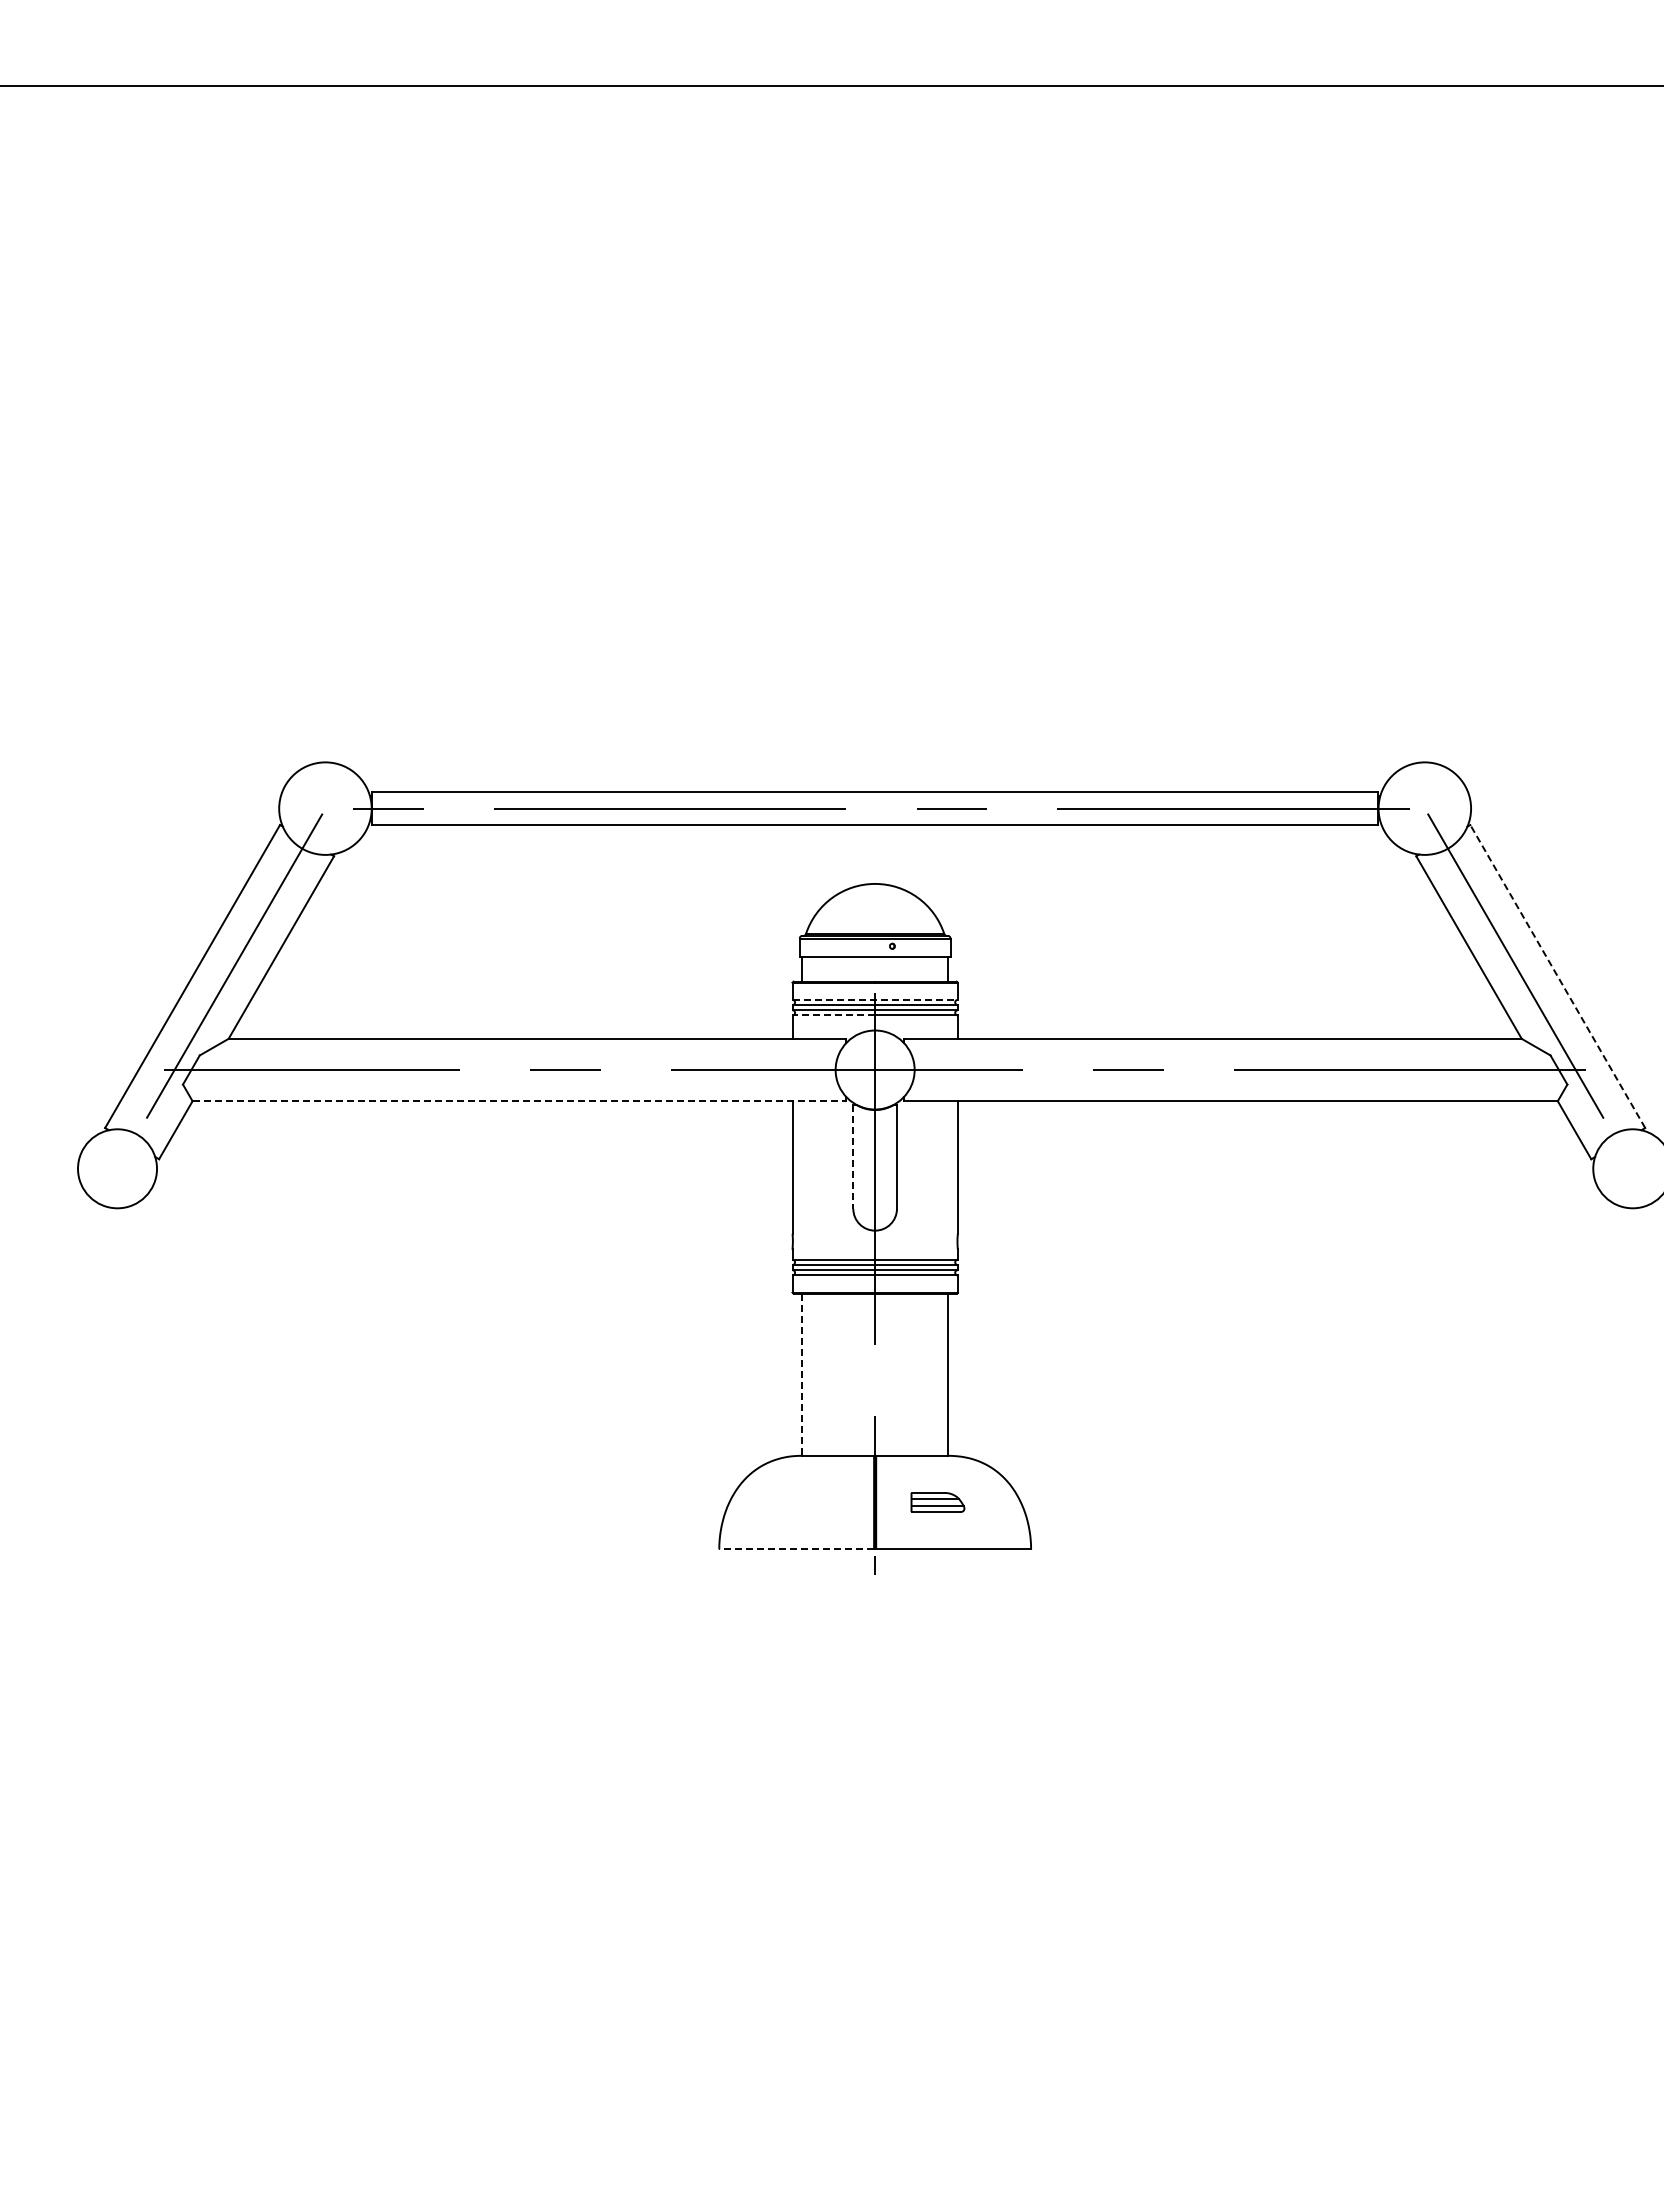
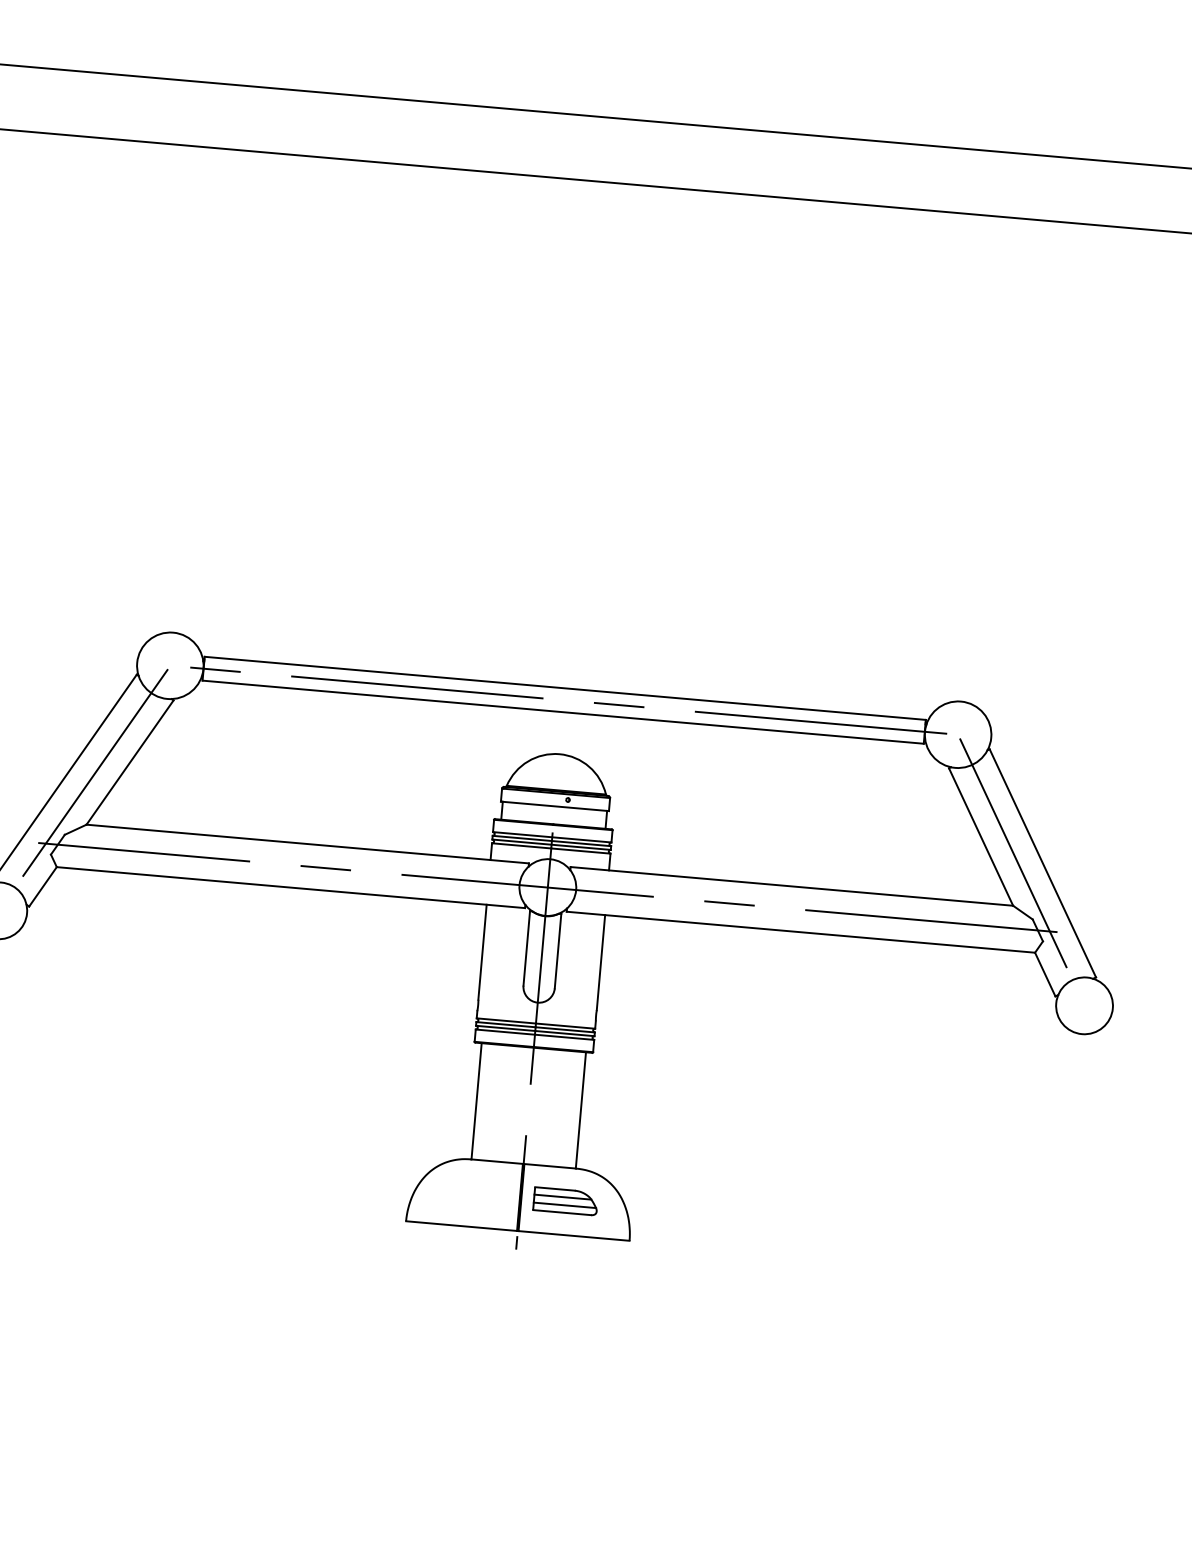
line: (1557, 976) -> (1042, 863), dashed -> solid
line: (875, 999) -> (552, 837), dashed -> solid
line: (833, 1015) -> (521, 845), dashed -> solid
line: (519, 1101) -> (291, 887), dashed -> solid
line: (853, 1156) -> (526, 948), dashed -> solid
line: (802, 1375) -> (476, 1101), dashed -> solid
part: (937, 1502) -> (565, 1201), size x1.67
line: (796, 1549) -> (461, 1226), dashed -> solid

